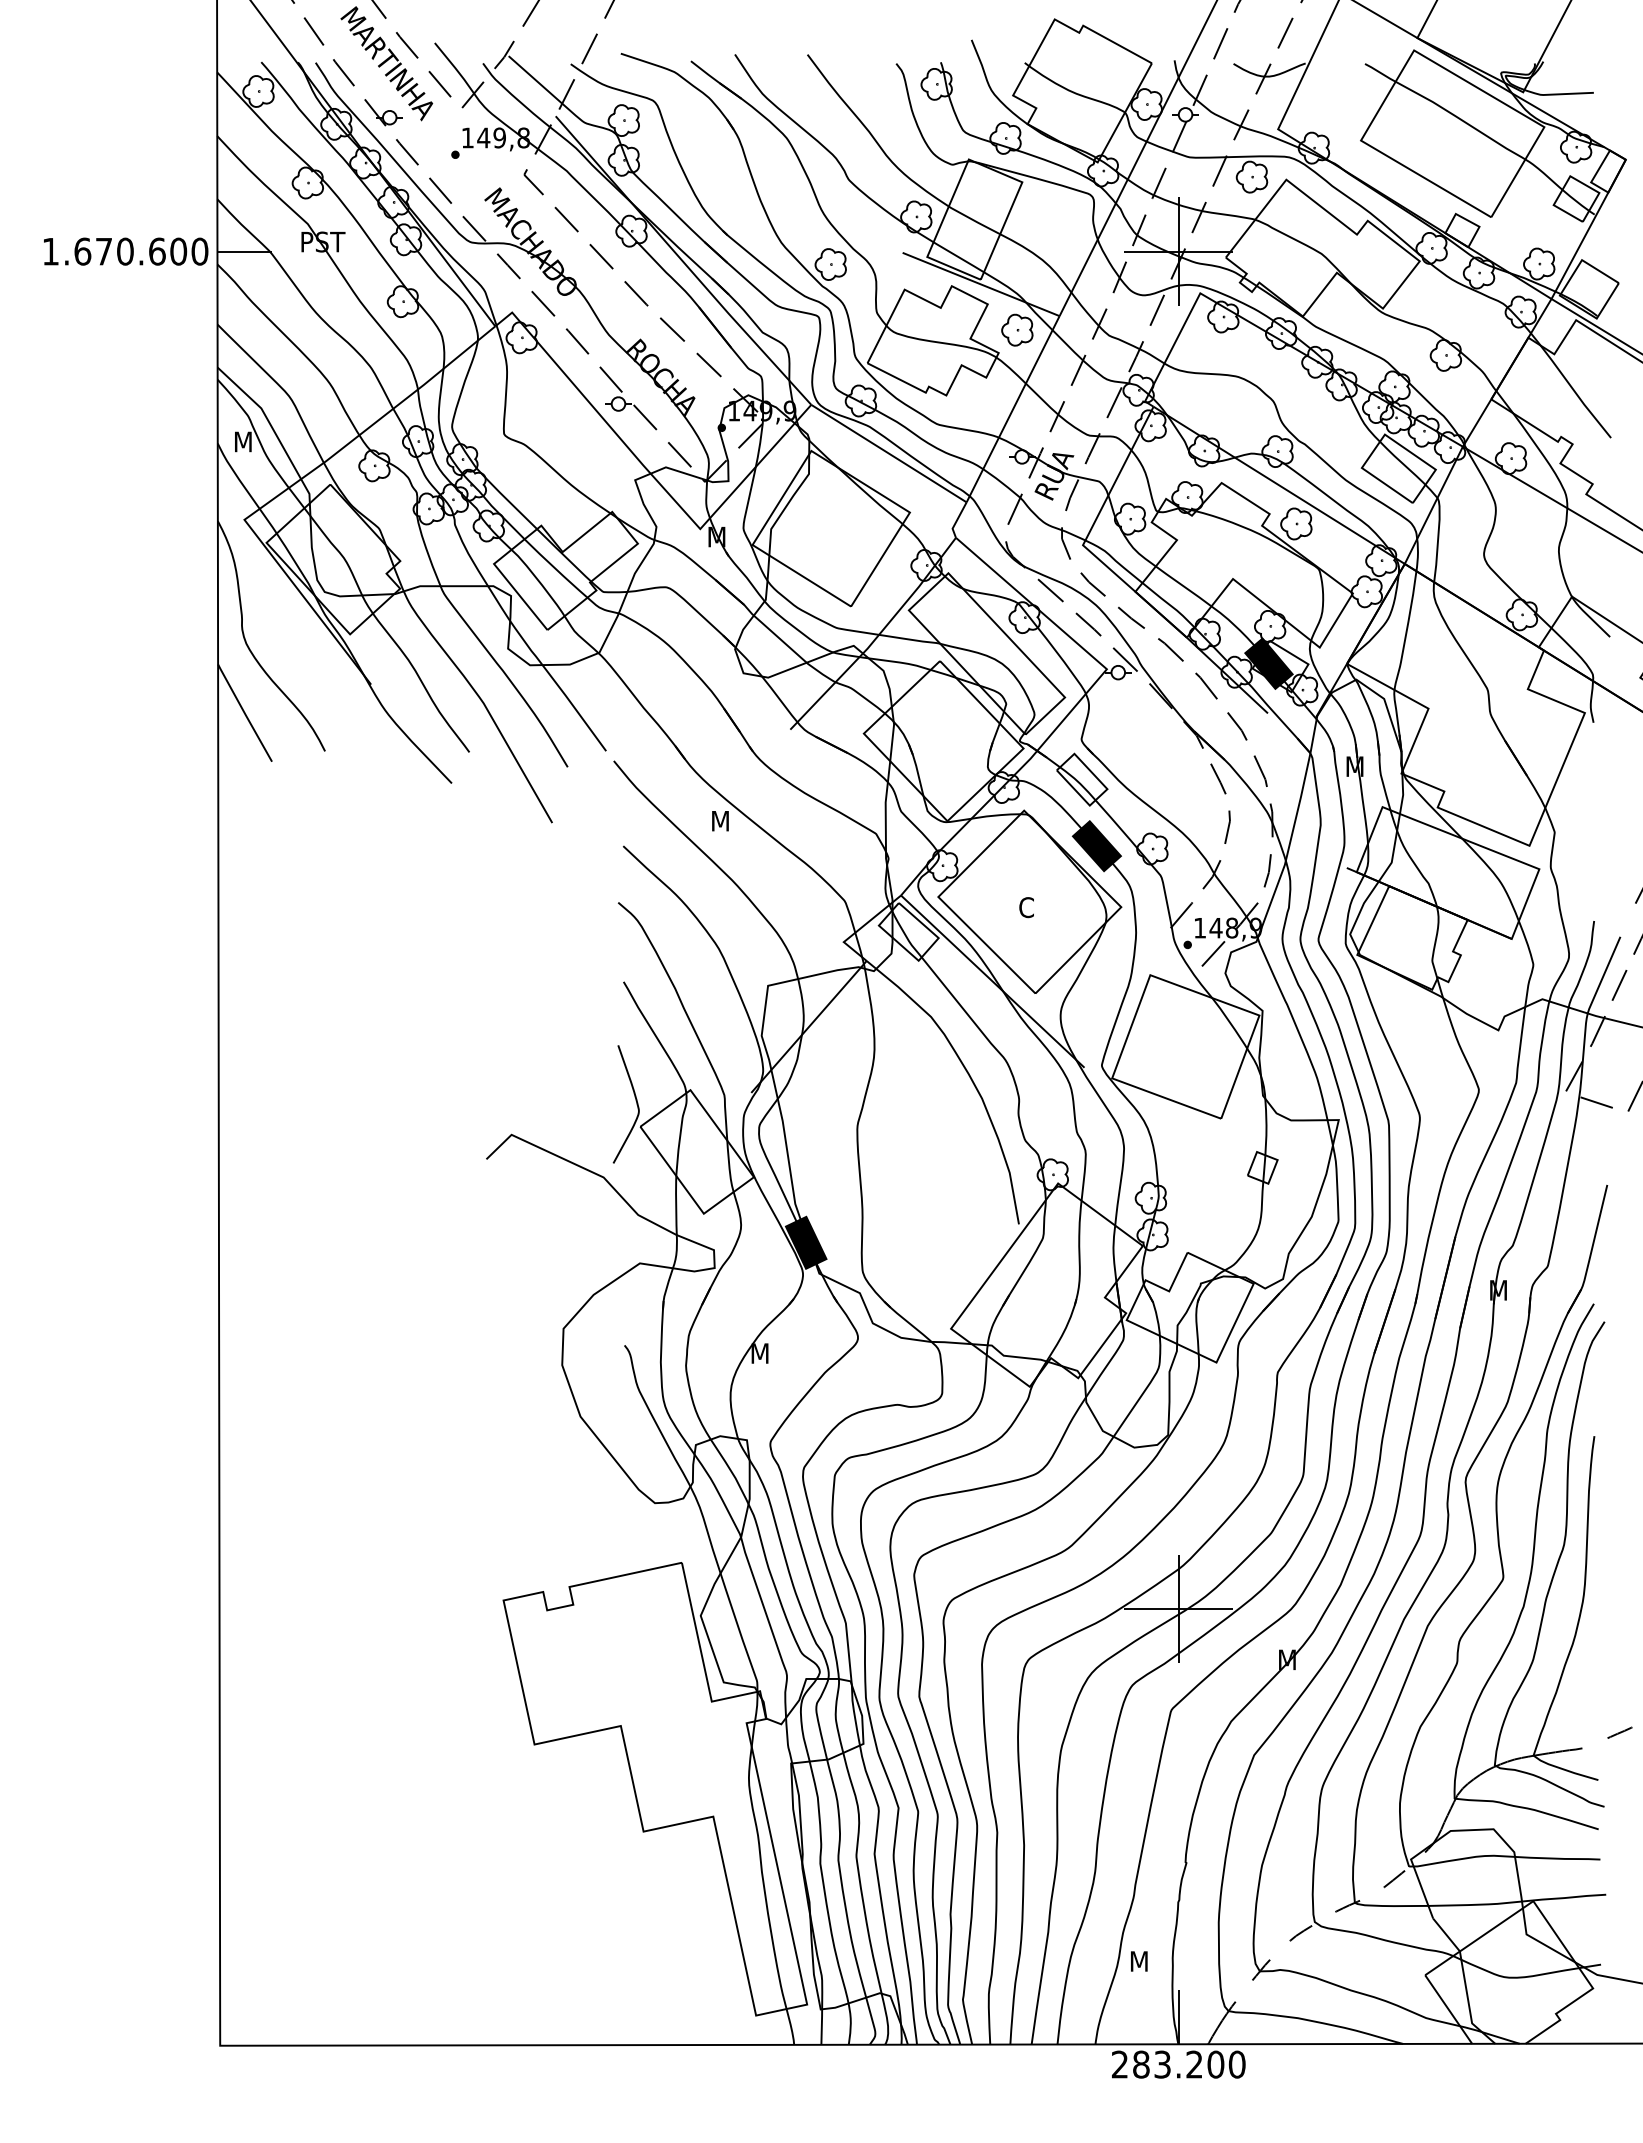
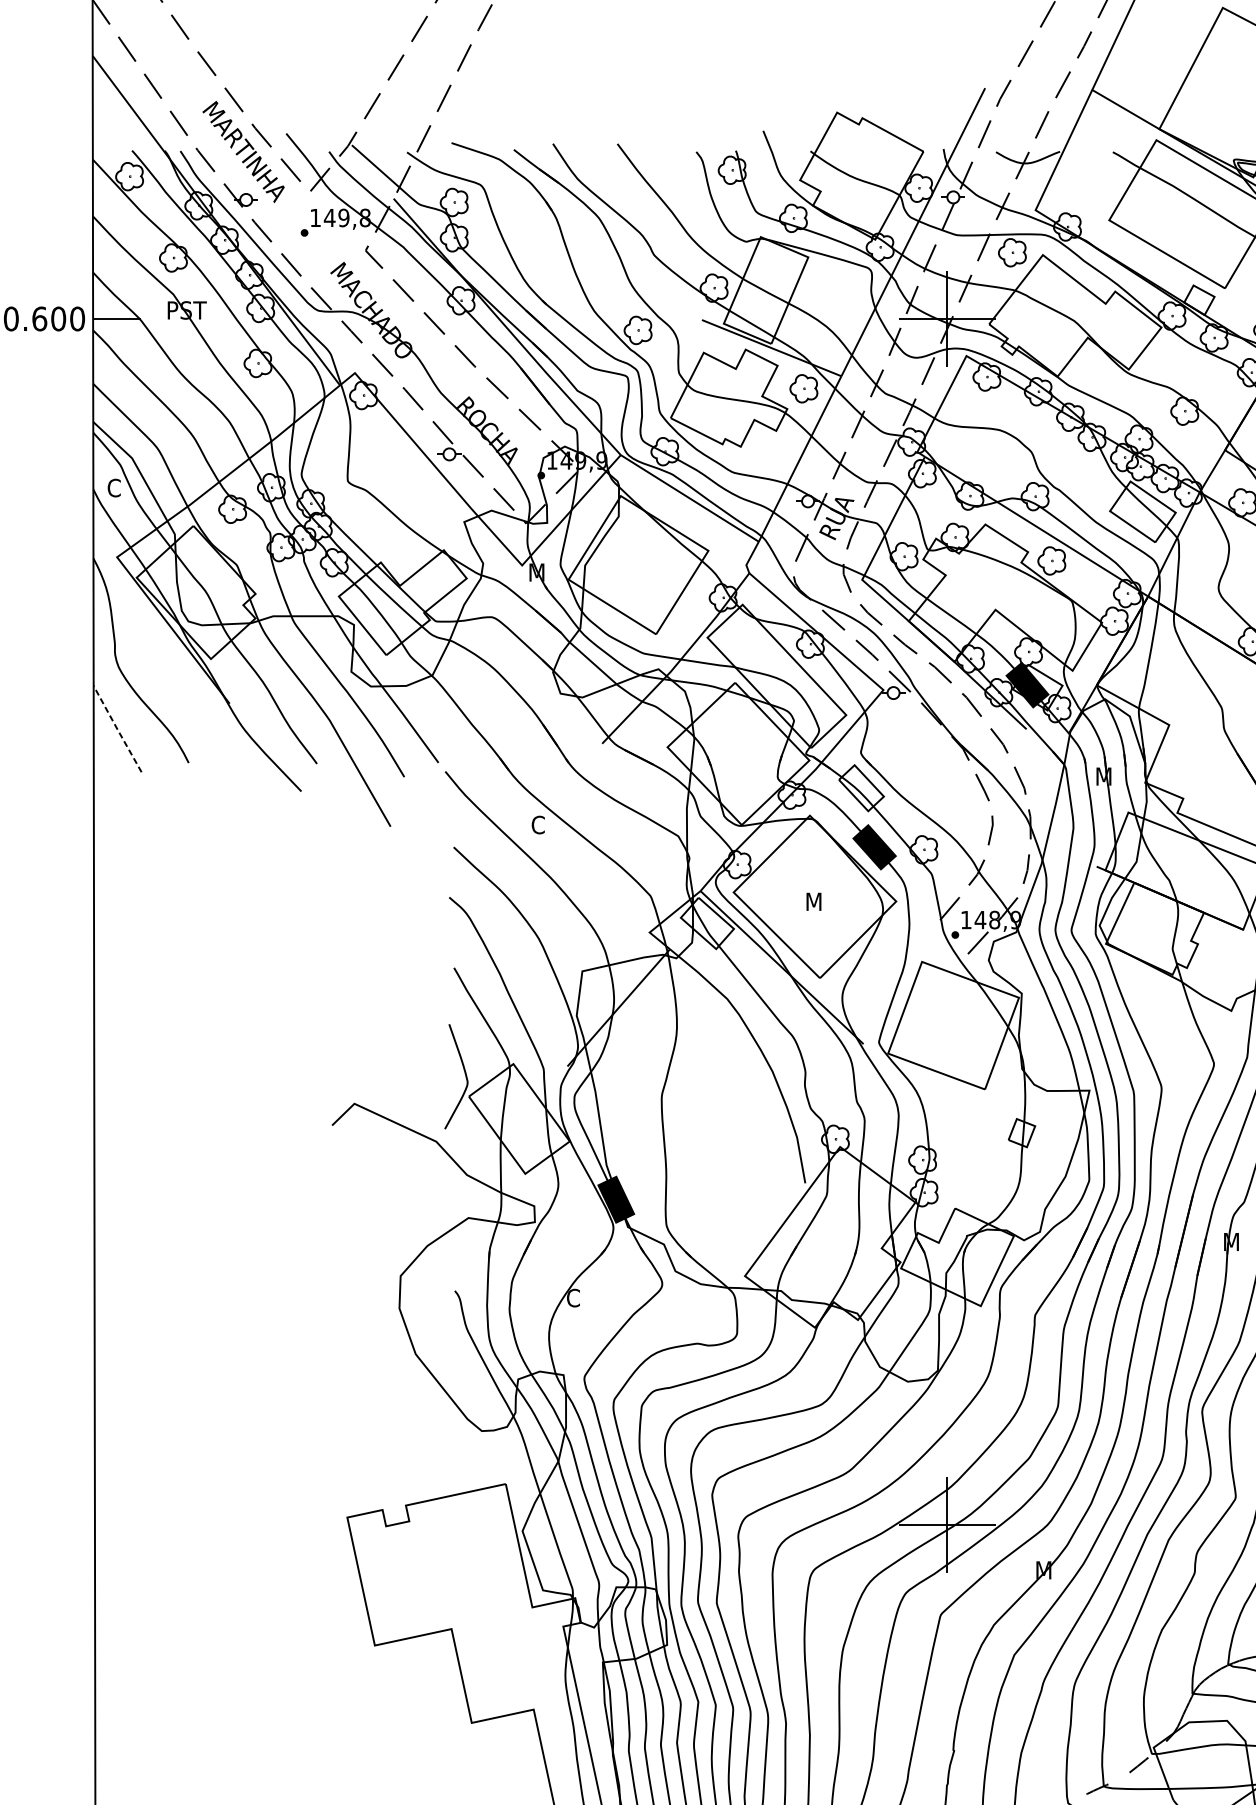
text: (242, 441) -> (115, 487), M -> C
line: (244, 713) -> (117, 729), solid -> dashed
text: (719, 820) -> (539, 824), M -> C
text: (1027, 907) -> (812, 901), C -> M
text: (759, 1353) -> (574, 1298), M -> C

